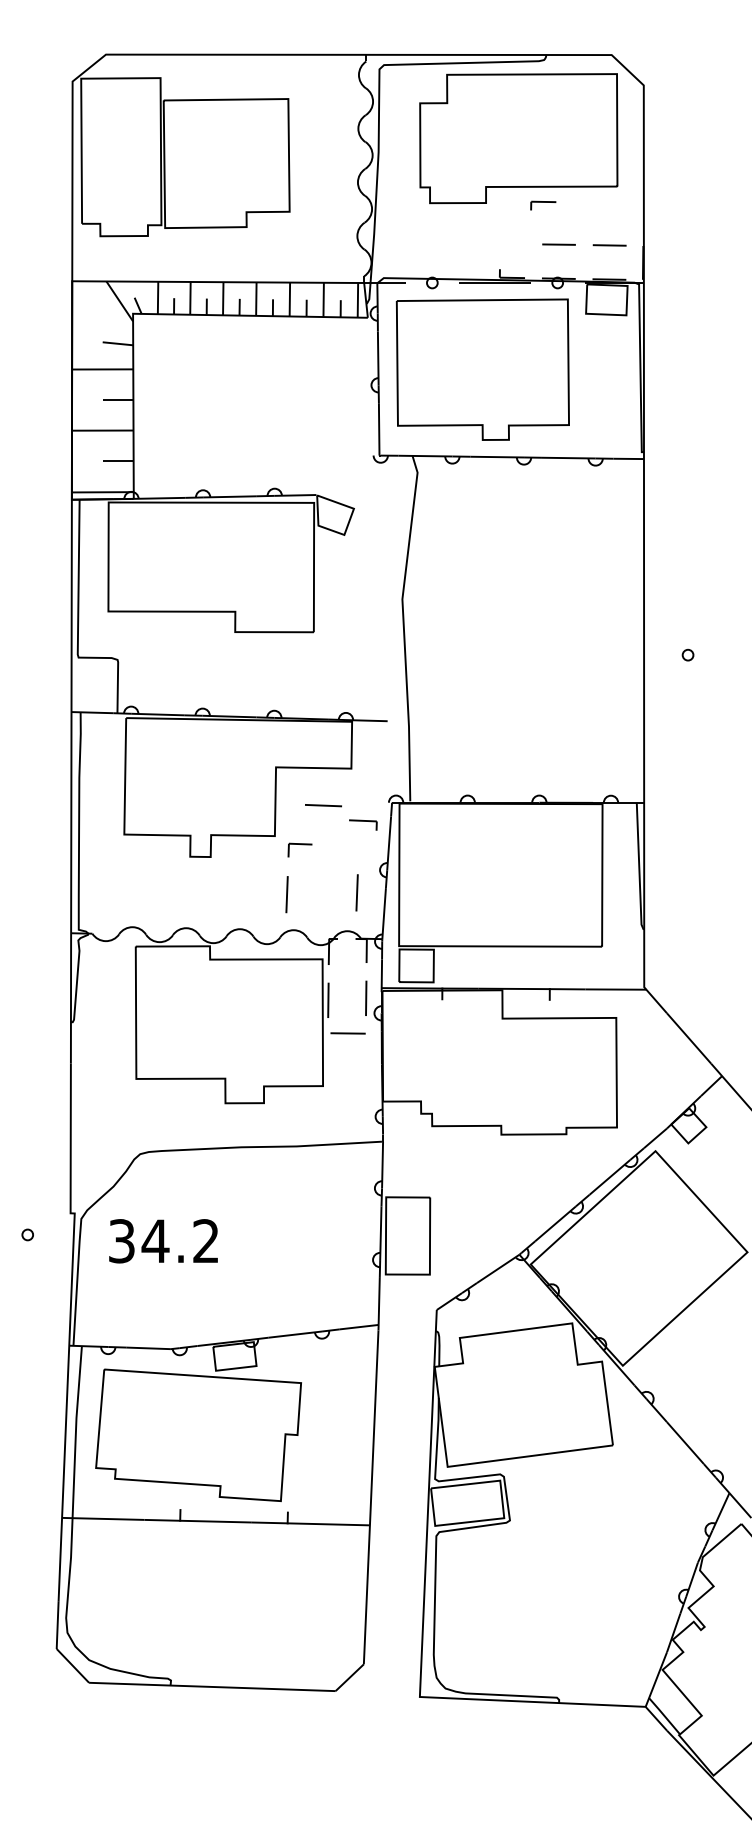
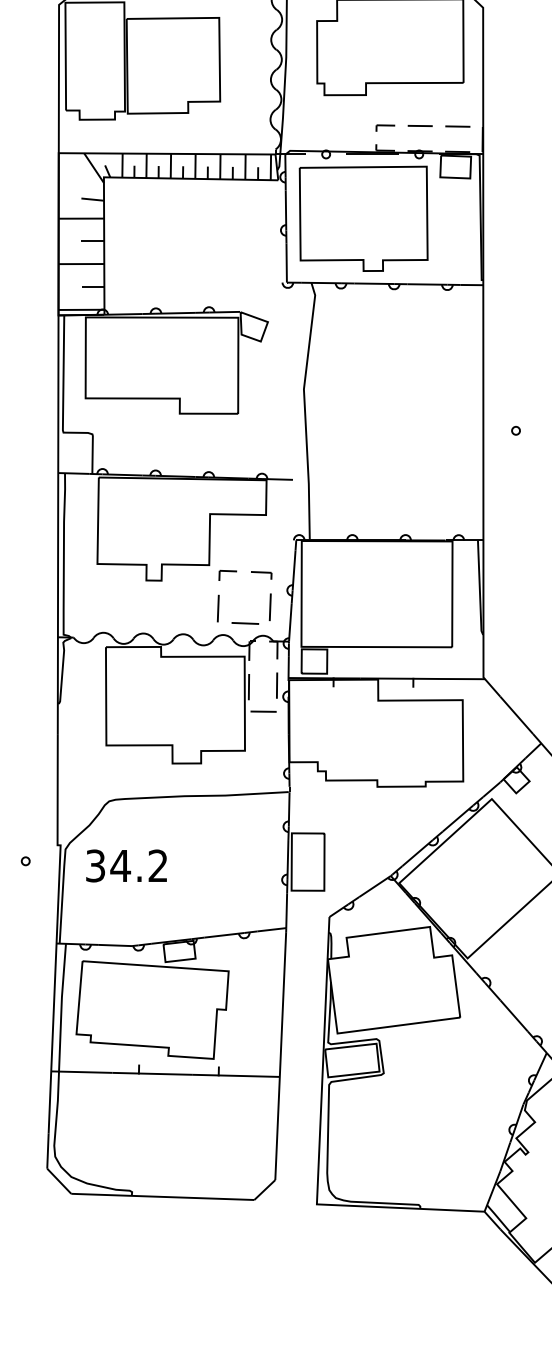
part: (543, 205) -> (385, 128), moved
line: (323, 805) -> (245, 623), moved
part: (363, 824) -> (261, 575), moved

